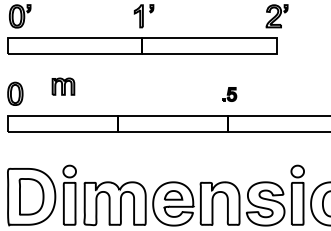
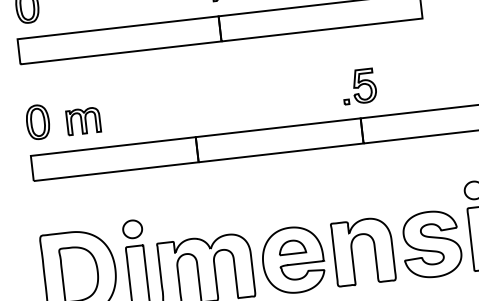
part: (63, 86) -> (83, 121), moved
part: (229, 94) -> (358, 86), size x1.67

